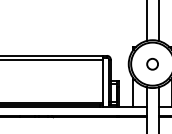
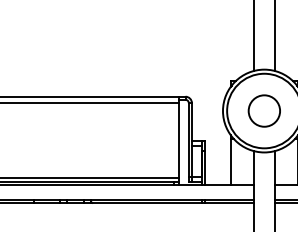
circle: (152, 64) -> (264, 111), size x1.67

